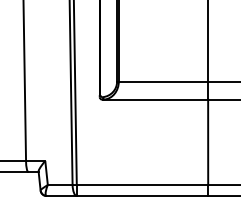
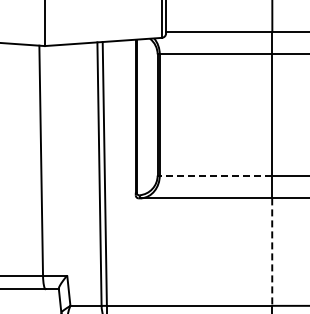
line: (163, 81) -> (215, 175), solid -> dashed
line: (208, 142) -> (272, 252), solid -> dashed

